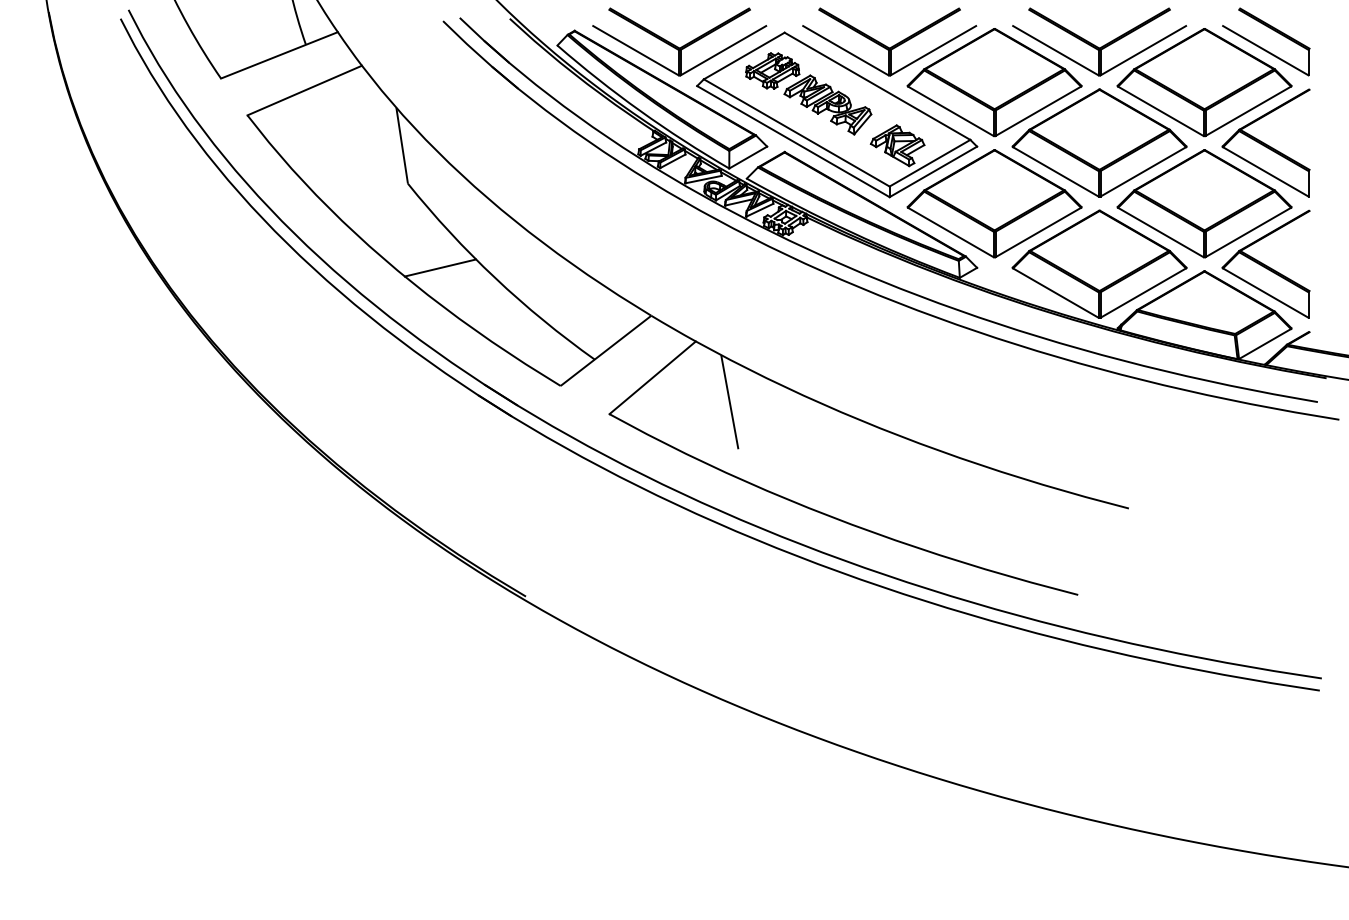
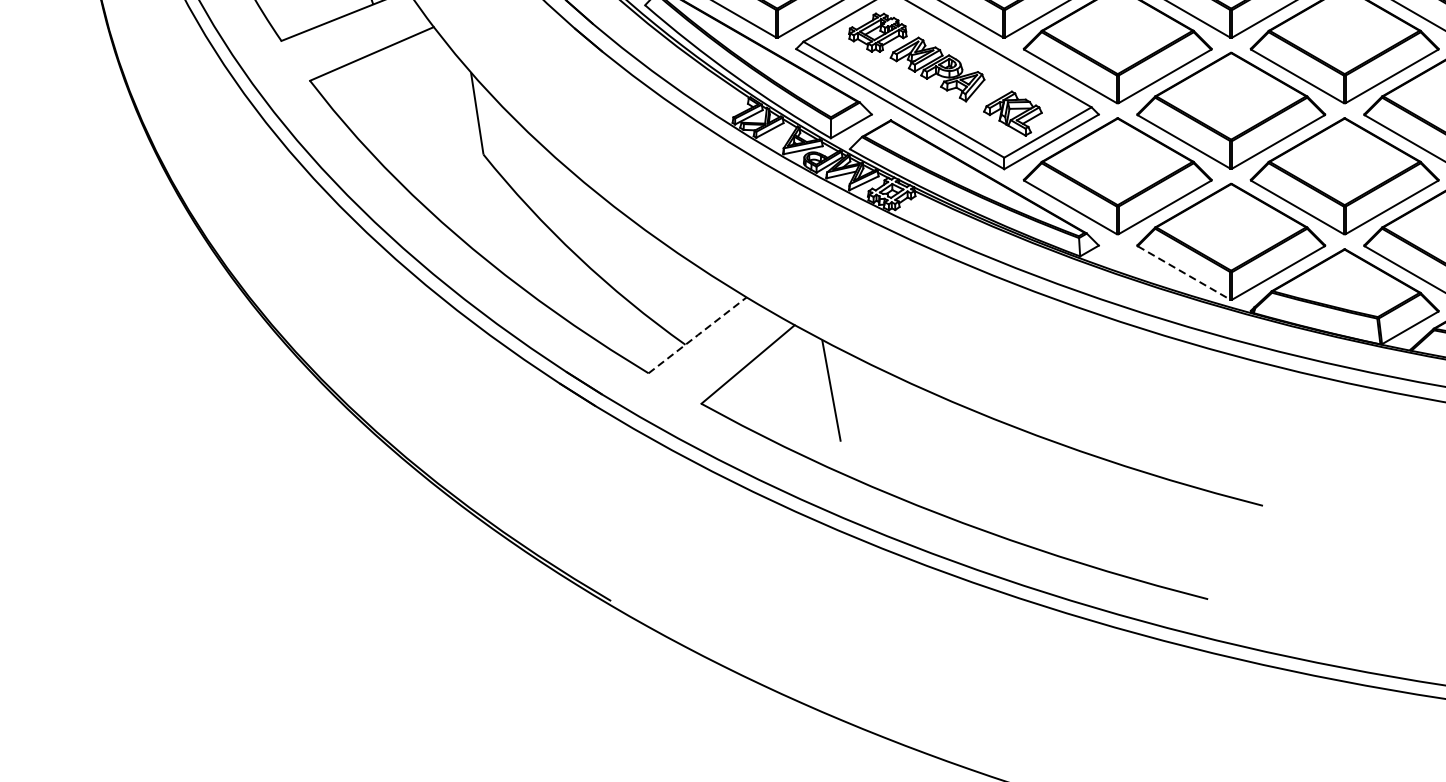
line: (439, 267) -> (517, 245), removed
line: (1056, 293) -> (1184, 273), solid -> dashed
line: (606, 350) -> (698, 334), solid -> dashed

